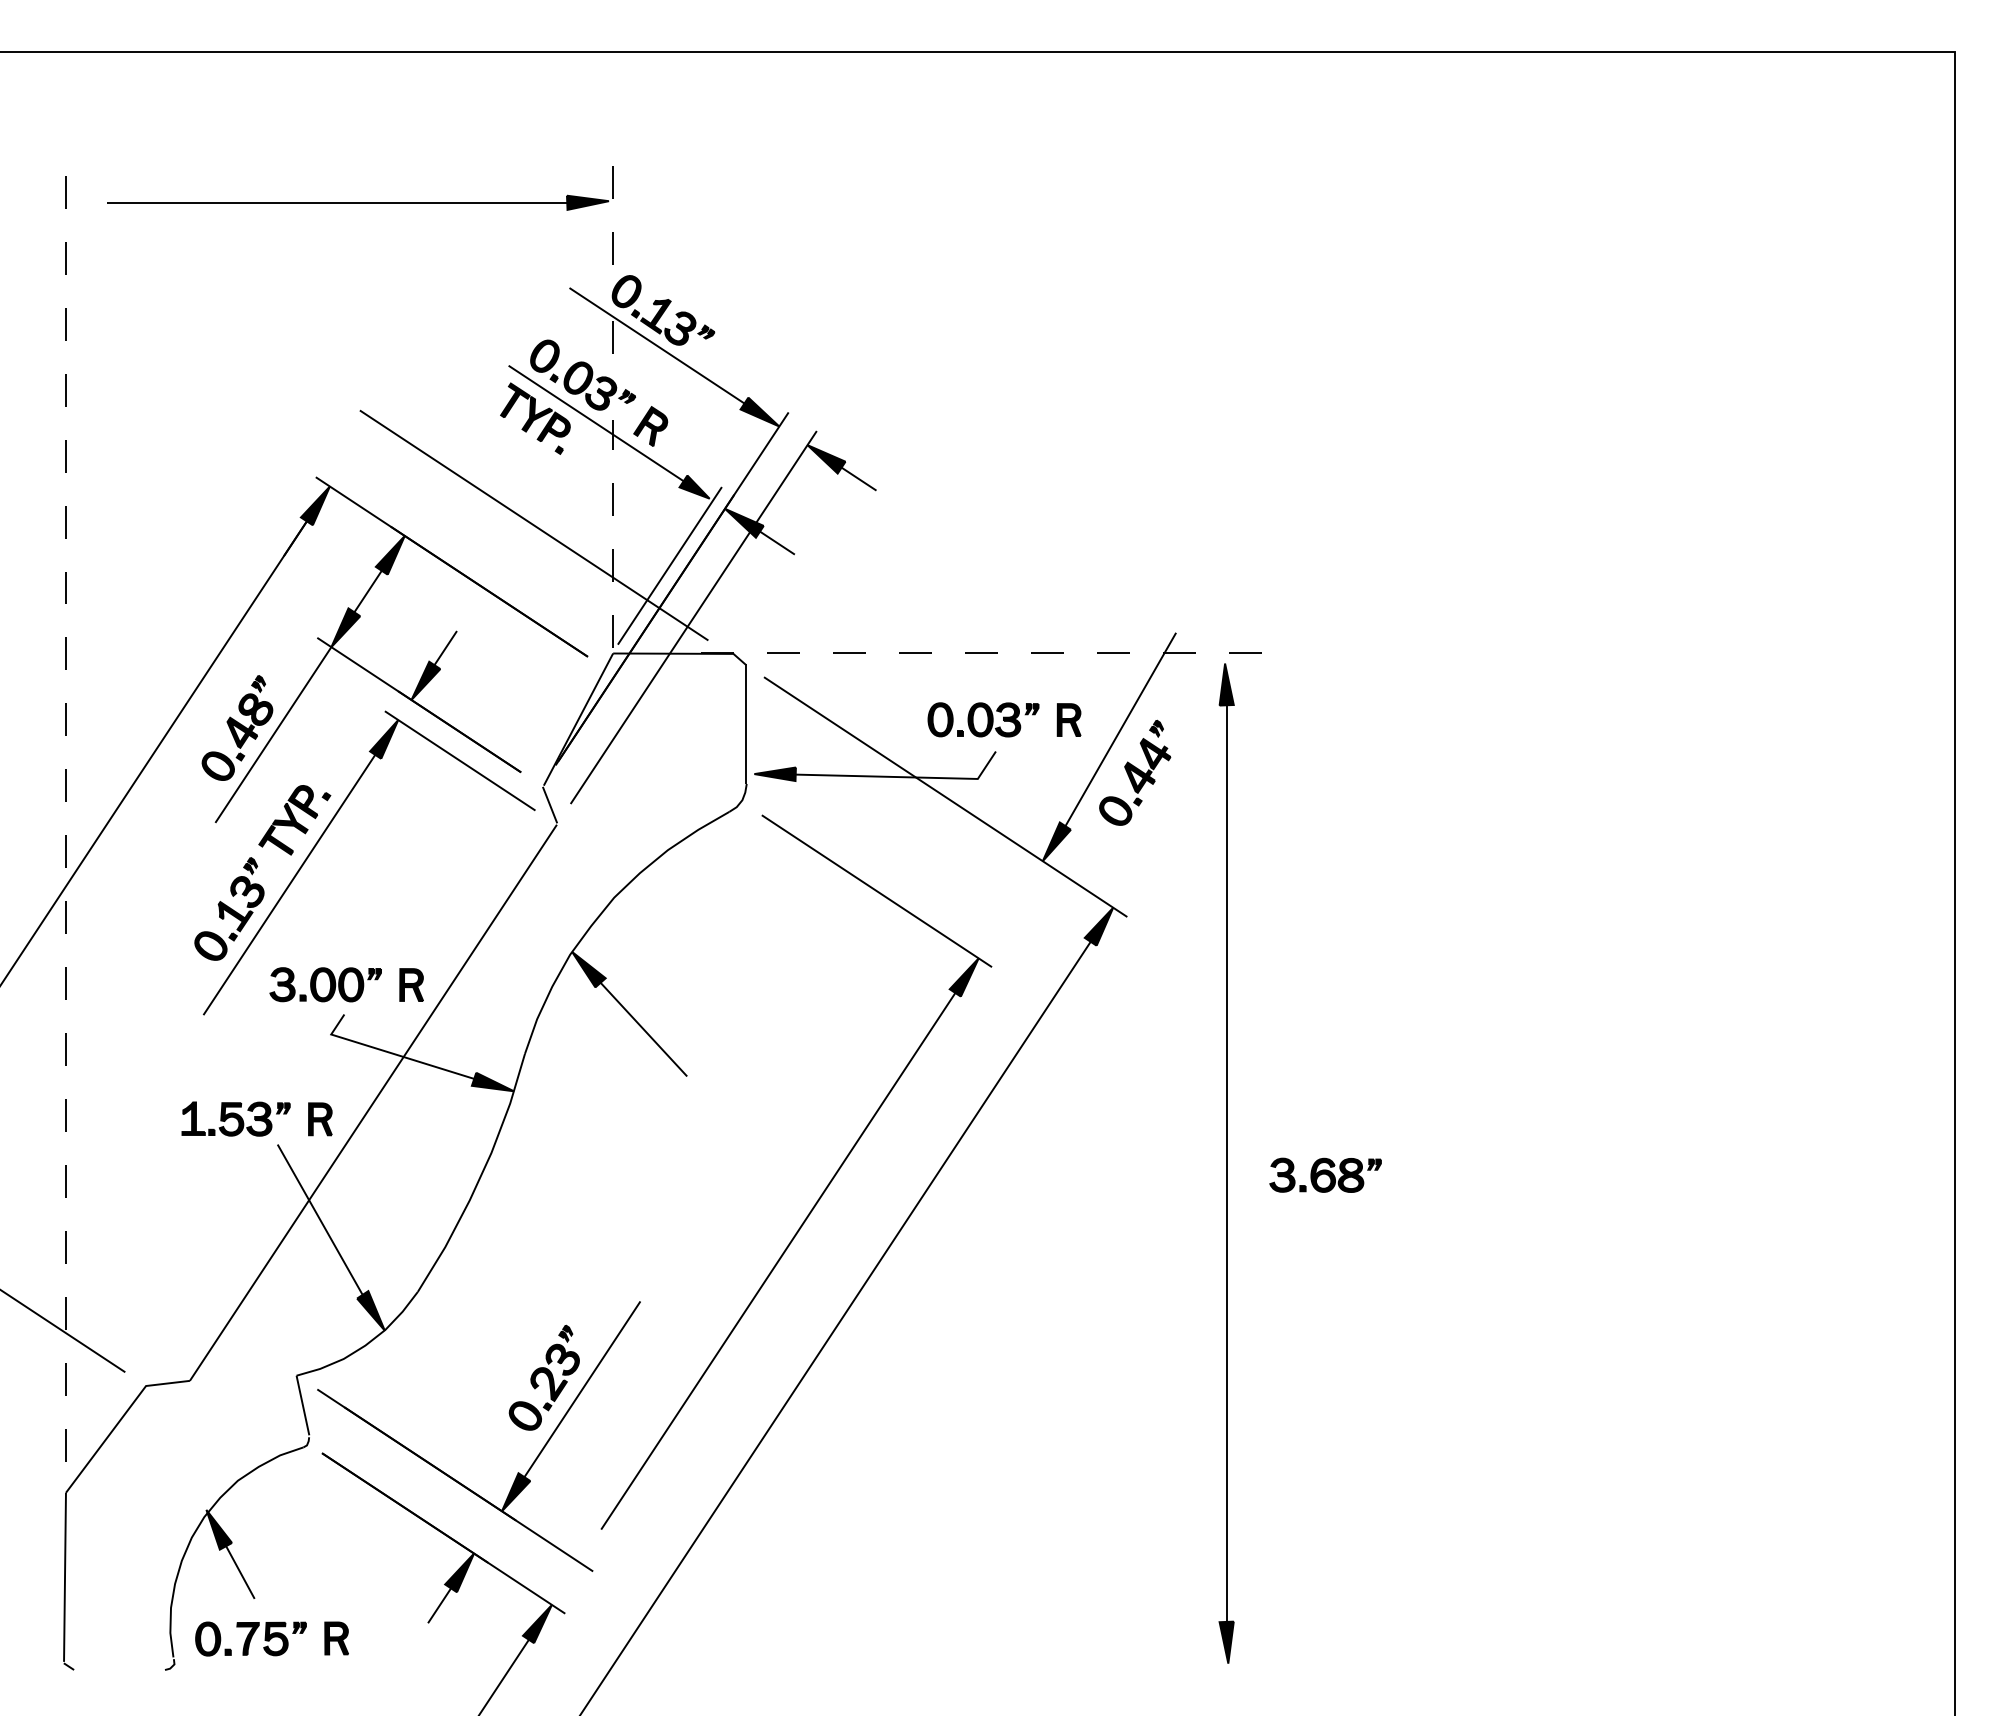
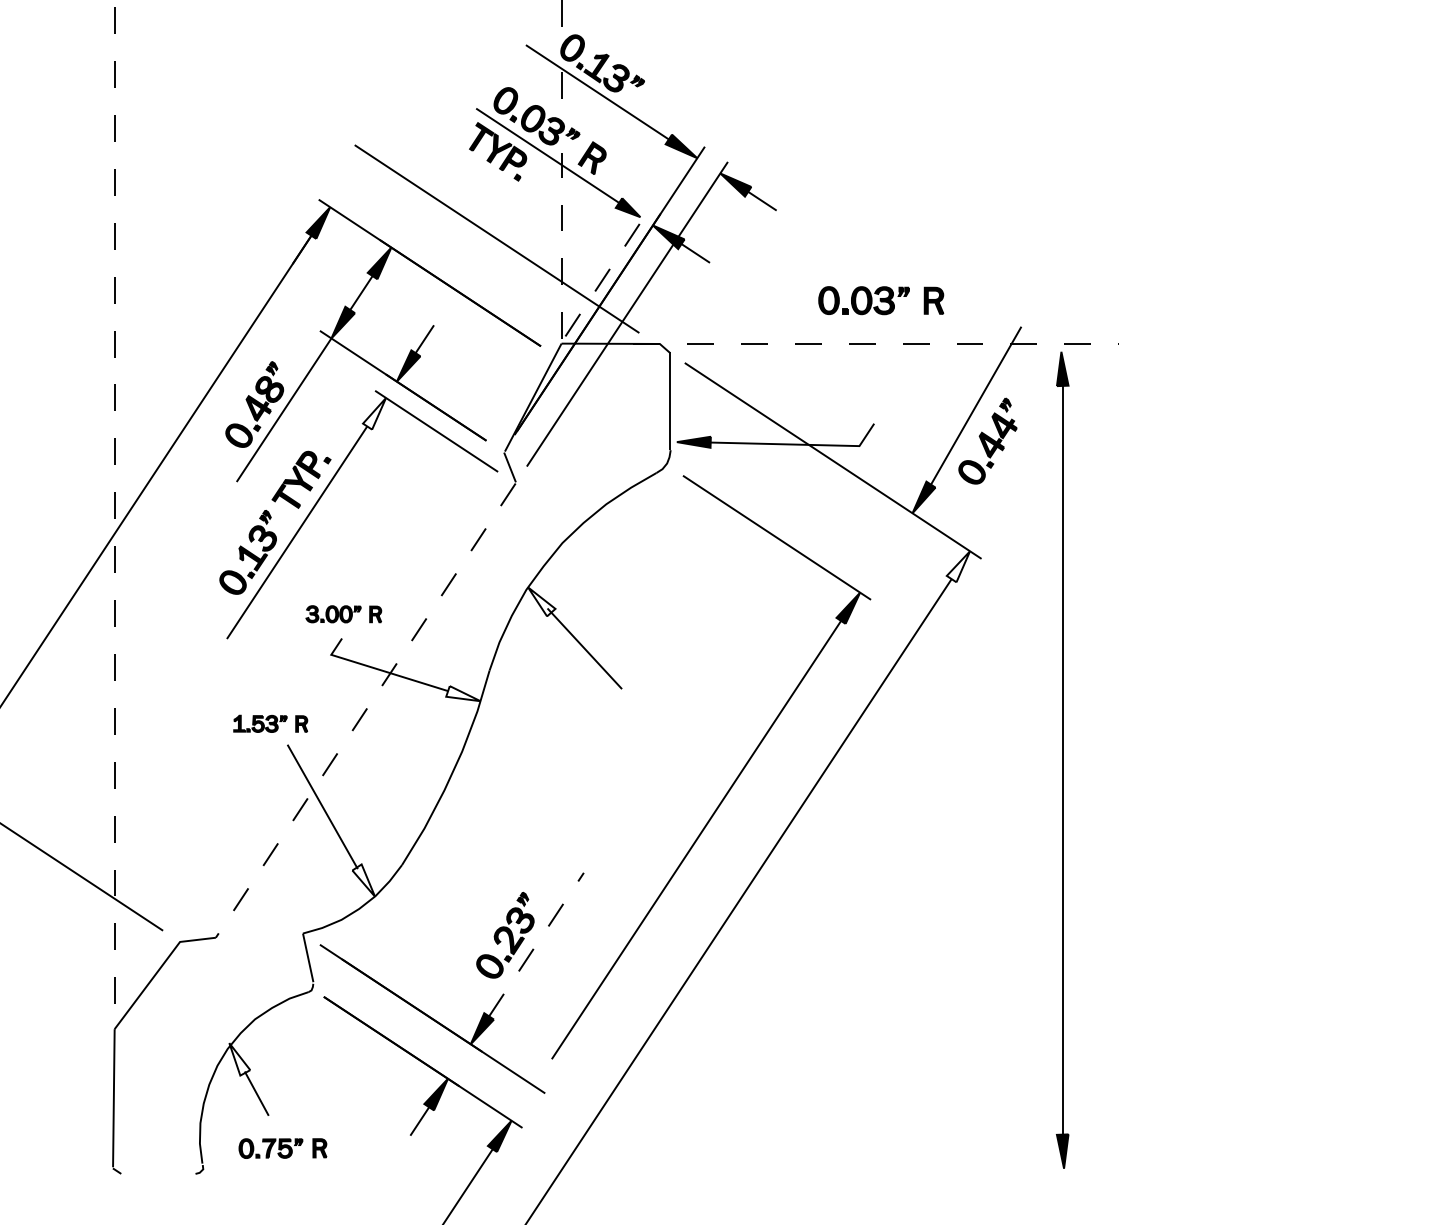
line: (670, 565) -> (608, 271), solid -> dashed
part: (1004, 719) -> (881, 300), moved
fill: (384, 739) -> (374, 413), removed
fill: (1098, 926) -> (958, 566), removed
fill: (588, 969) -> (541, 601), removed
part: (346, 984) -> (343, 613), size x0.6
fill: (492, 1081) -> (463, 693), removed
line: (373, 1103) -> (365, 711), solid -> dashed
part: (256, 1118) -> (270, 723), size x0.6
part: (1325, 1174) -> (1143, 769), removed
fill: (370, 1310) -> (363, 880), removed
line: (582, 1388) -> (536, 943), solid -> dashed
fill: (219, 1529) -> (240, 1059), removed
part: (271, 1638) -> (282, 1148), size x0.7

